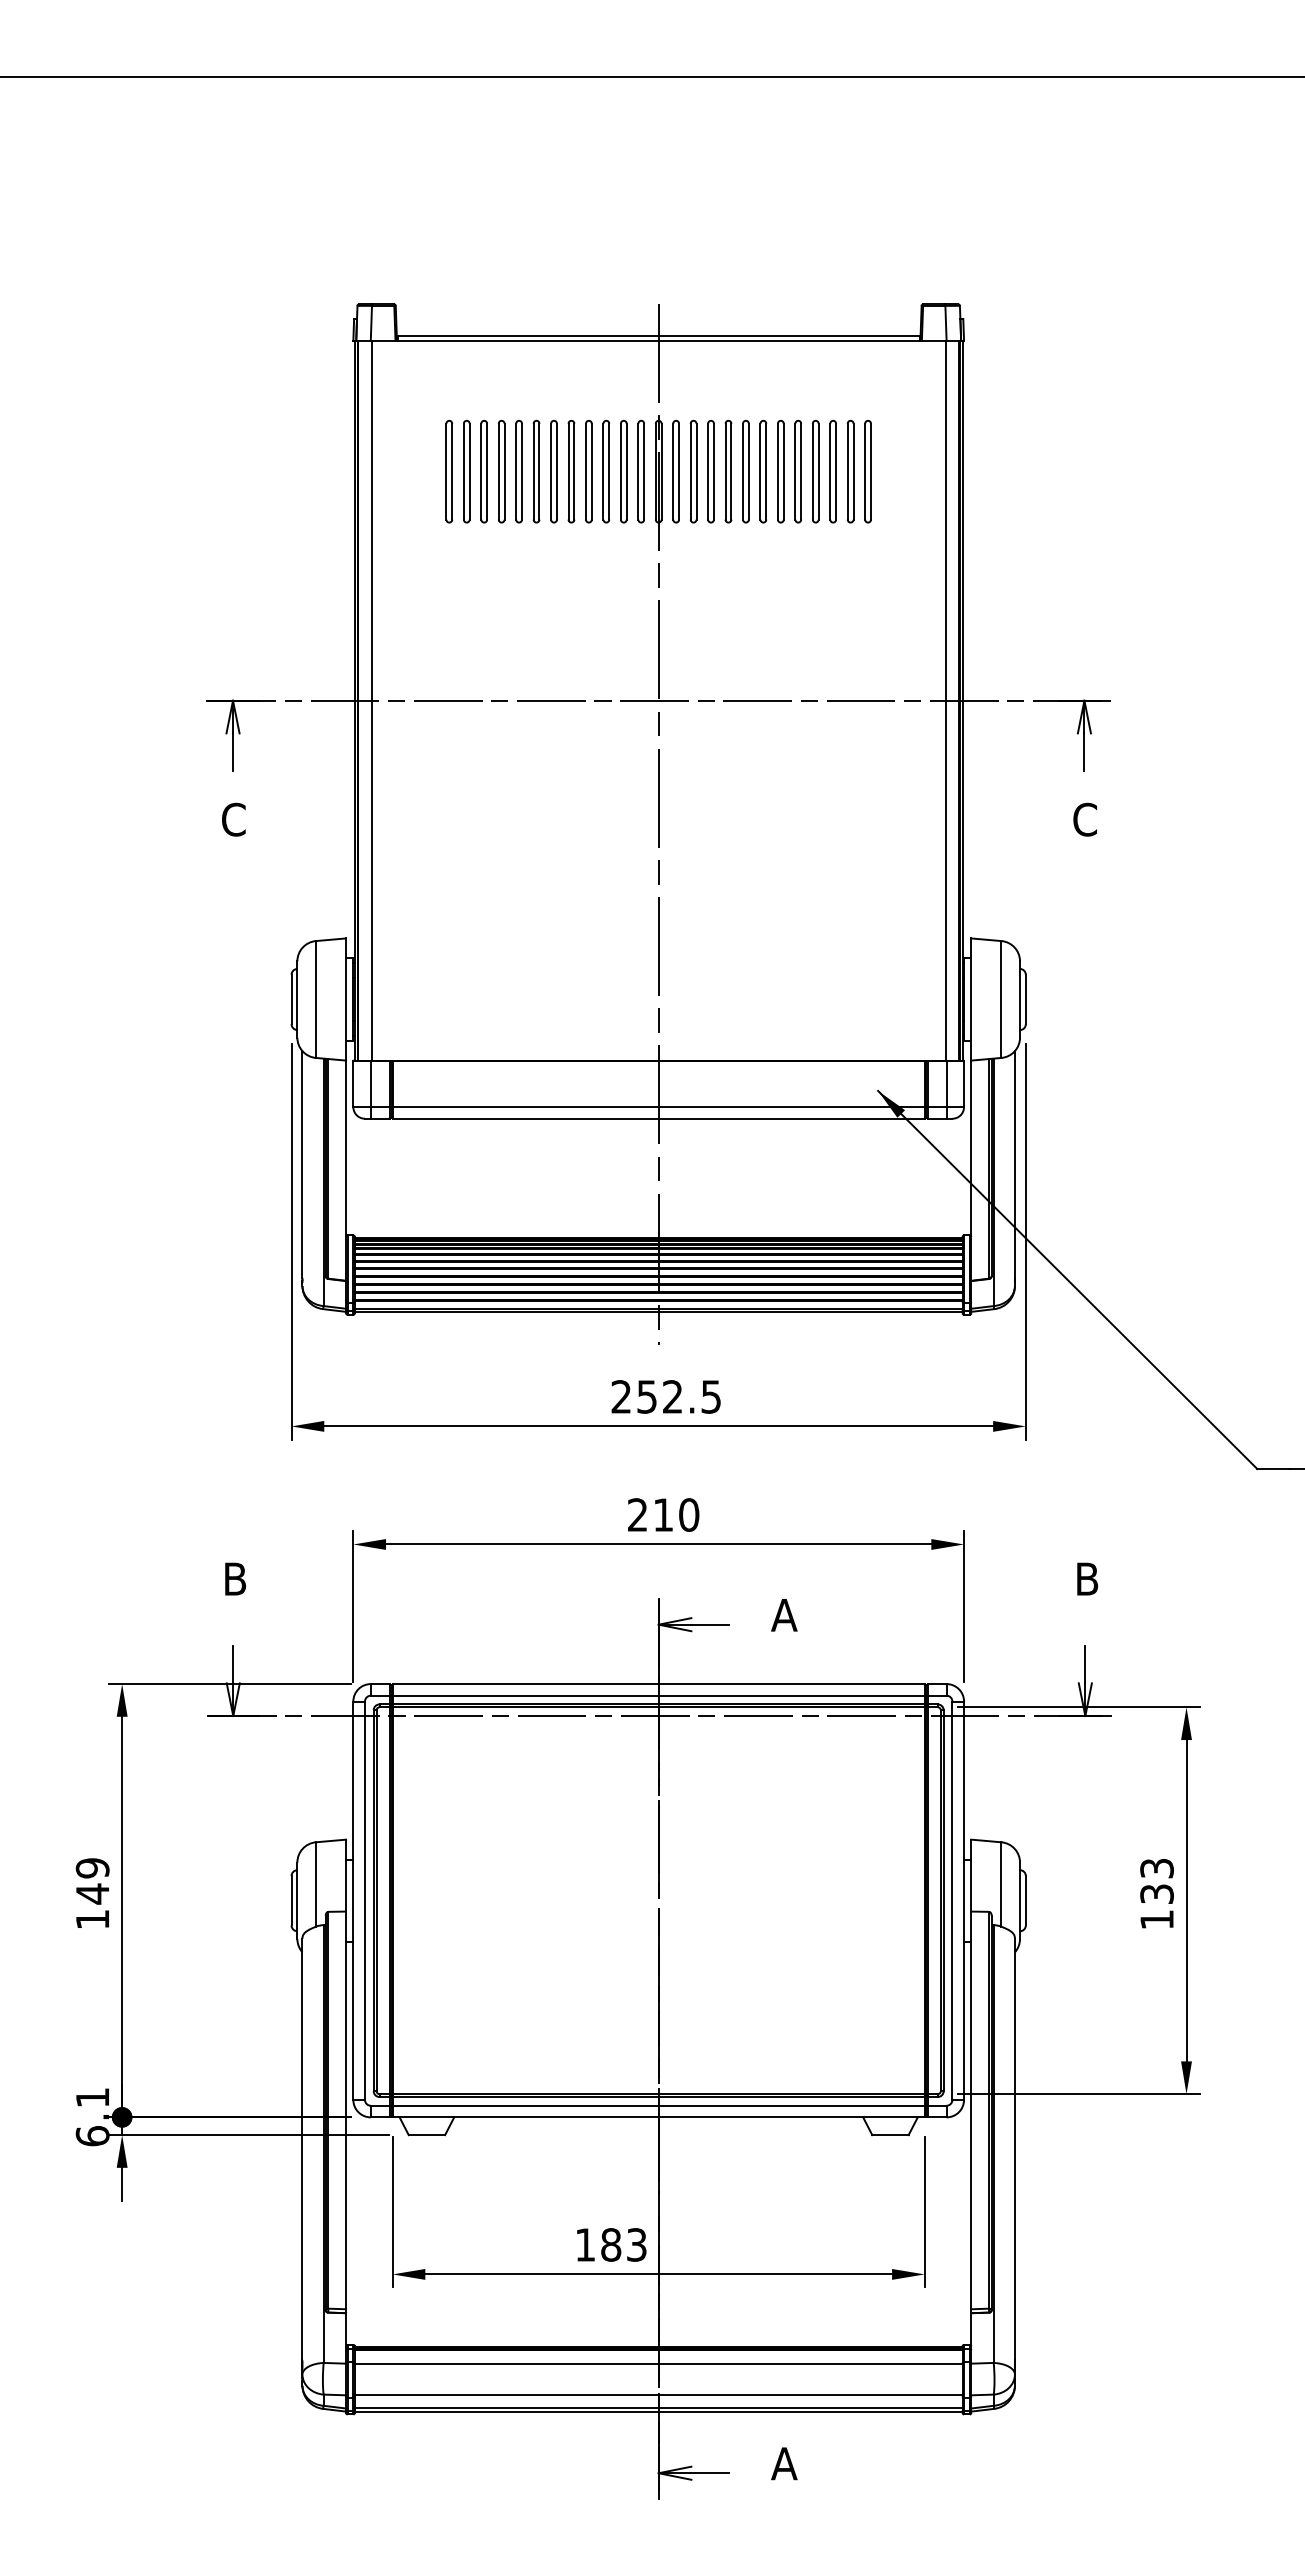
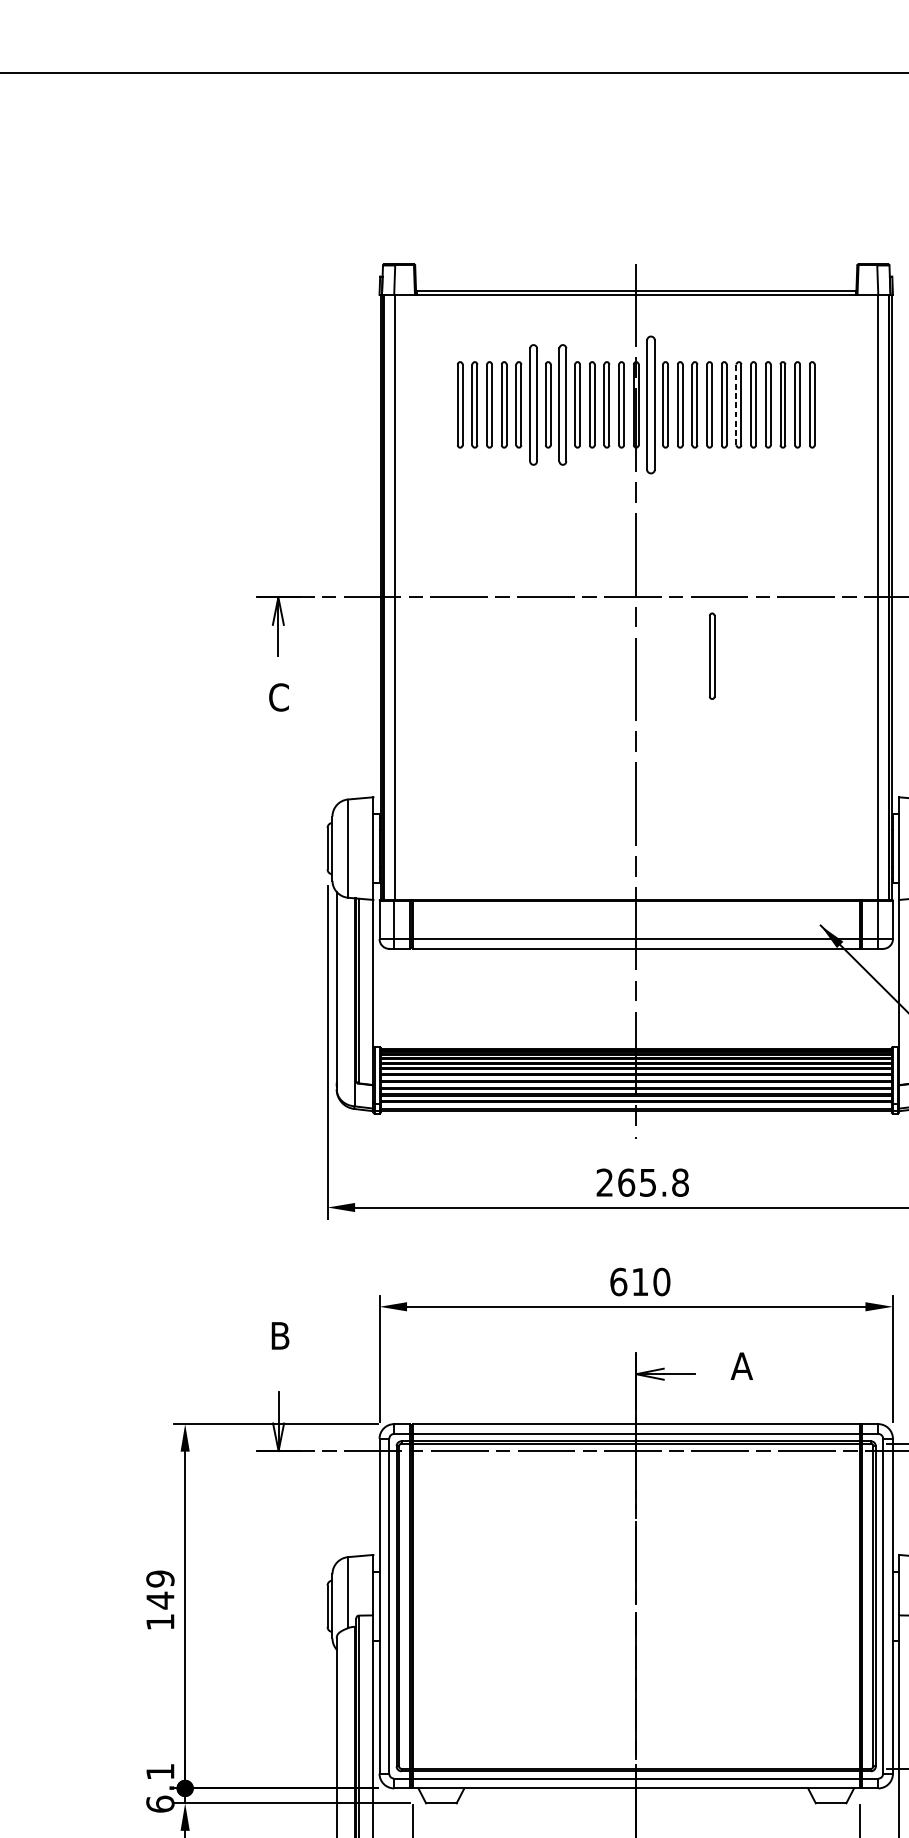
part: (536, 471) -> (533, 404), size x1.4
part: (571, 471) -> (562, 404), size x1.4
part: (675, 471) -> (650, 404), size x1.6
line: (777, 471) -> (736, 404), solid -> dashed
part: (748, 770) -> (711, 656), added
text: (679, 1396) -> (653, 1182), 252.5 -> 265.8
text: (637, 1514) -> (618, 1281), 210 -> 610

